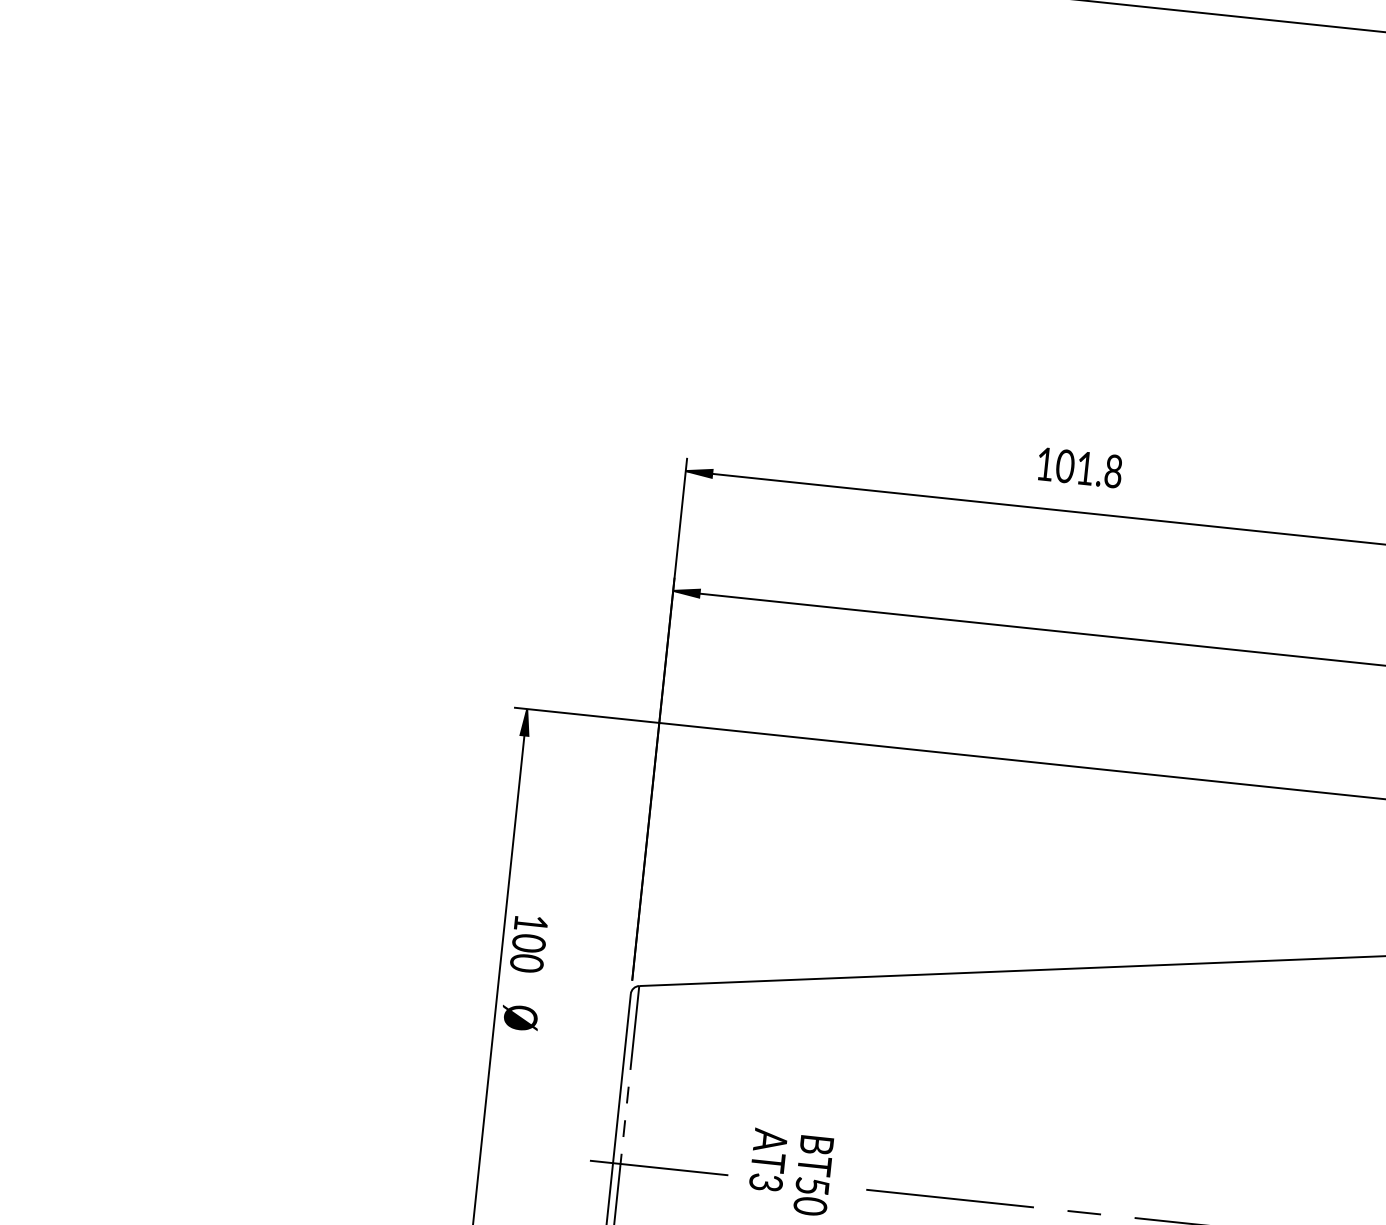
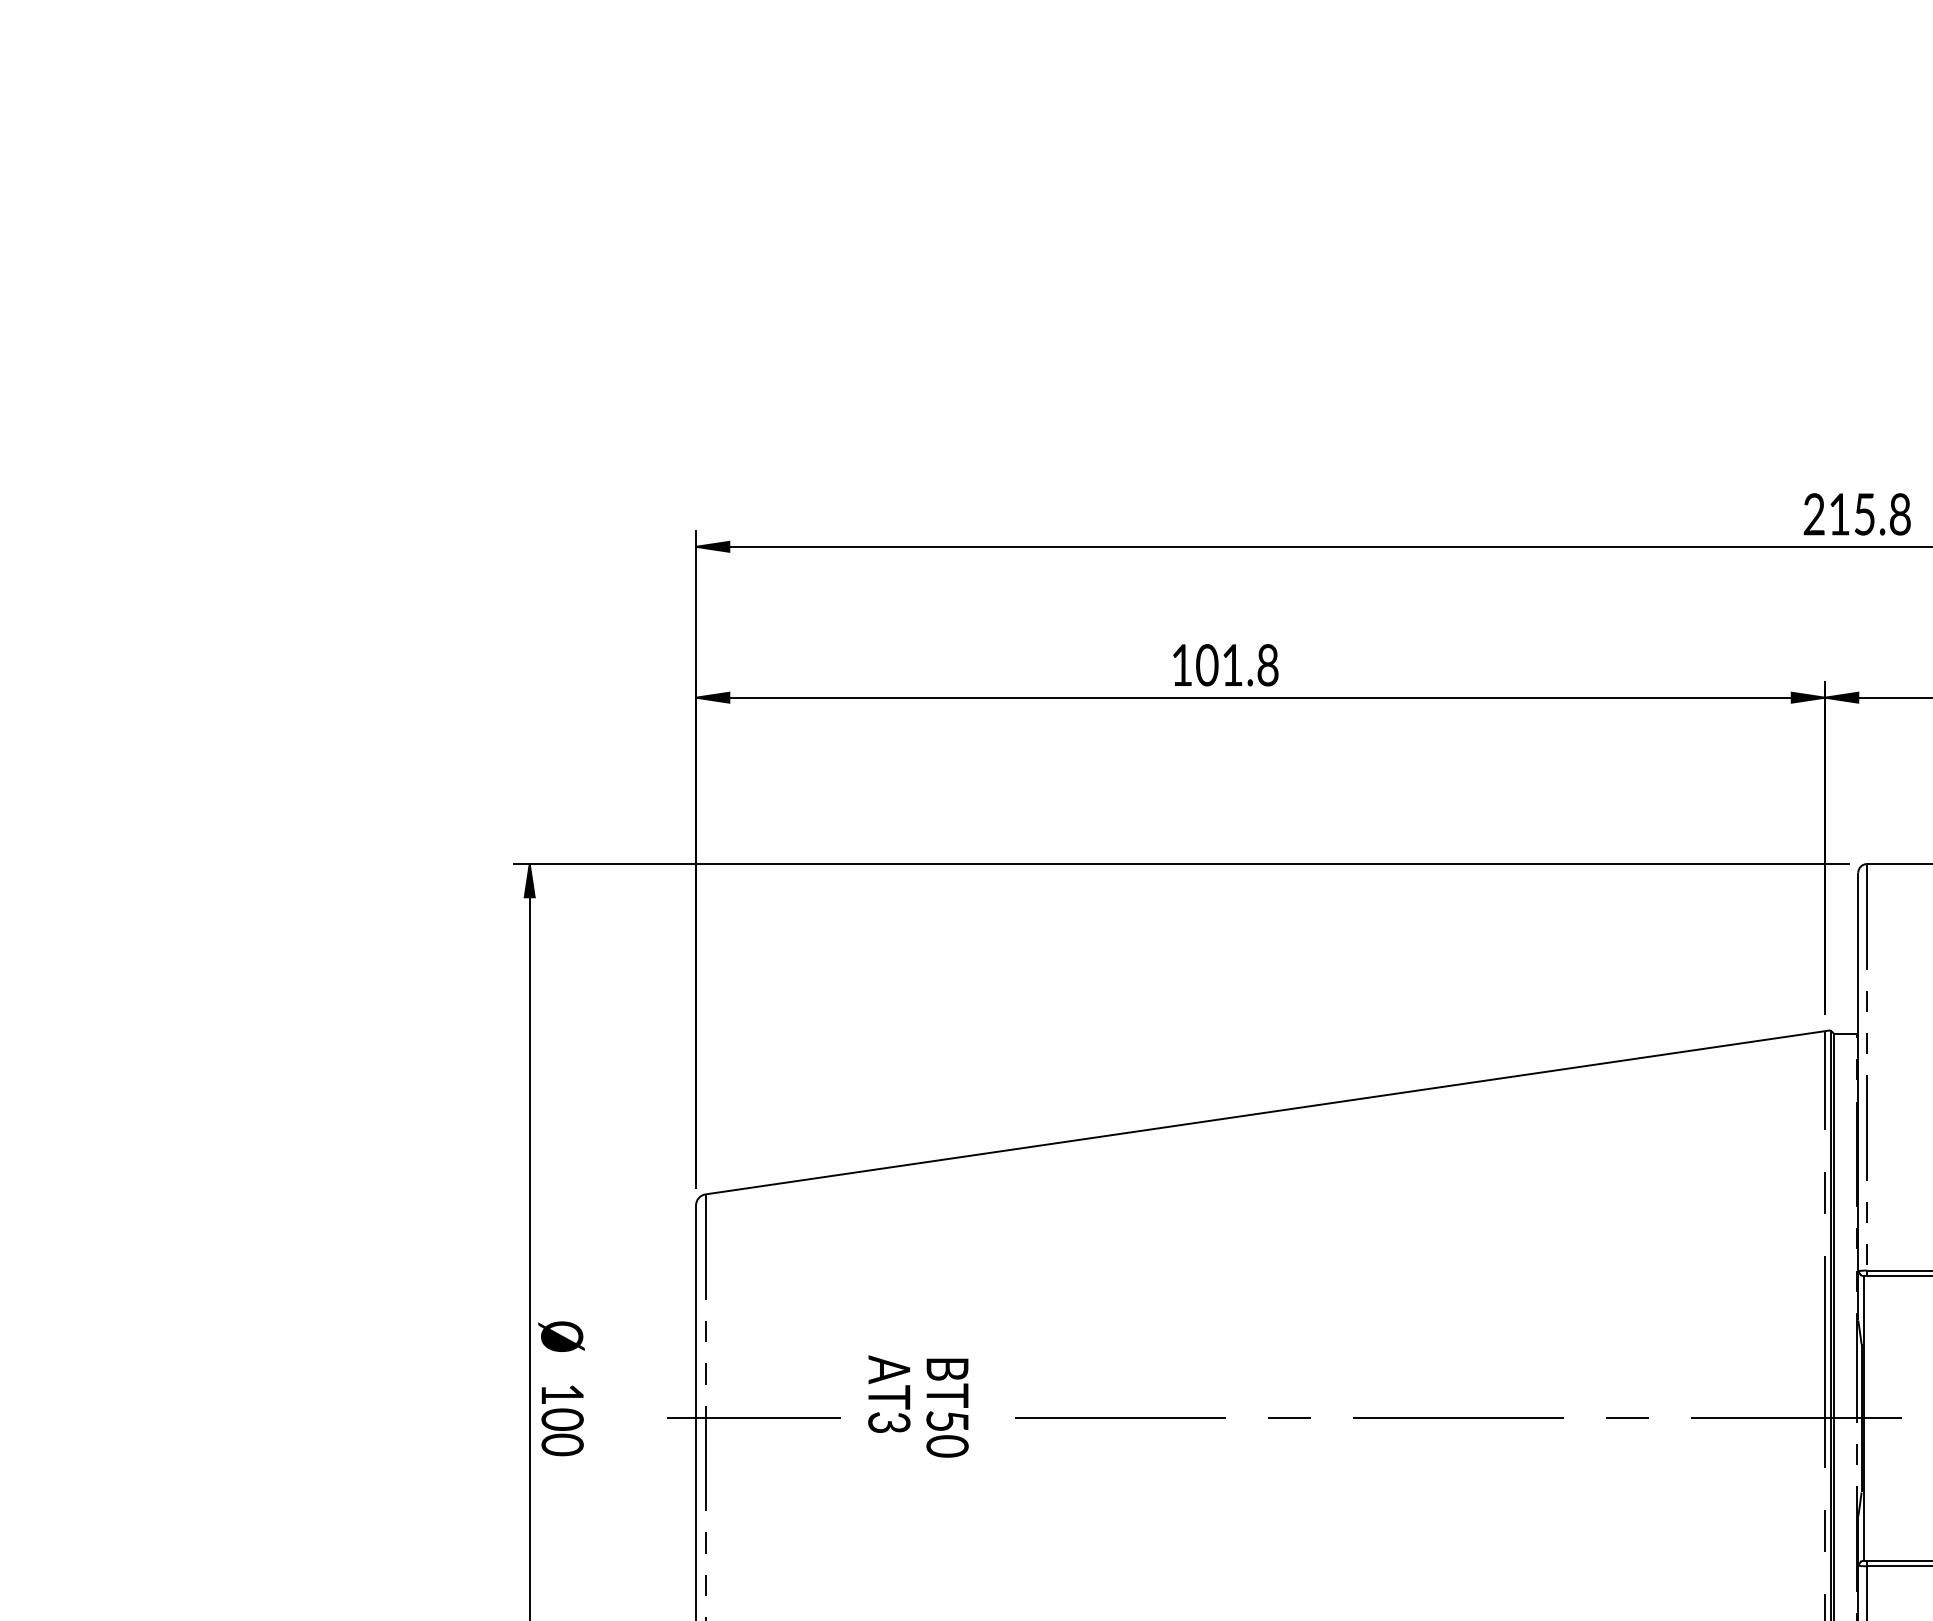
text: (1079, 468) -> (1225, 665), moved
text: (528, 944) -> (562, 1420), moved
text: (520, 1017) -> (561, 1336), moved

